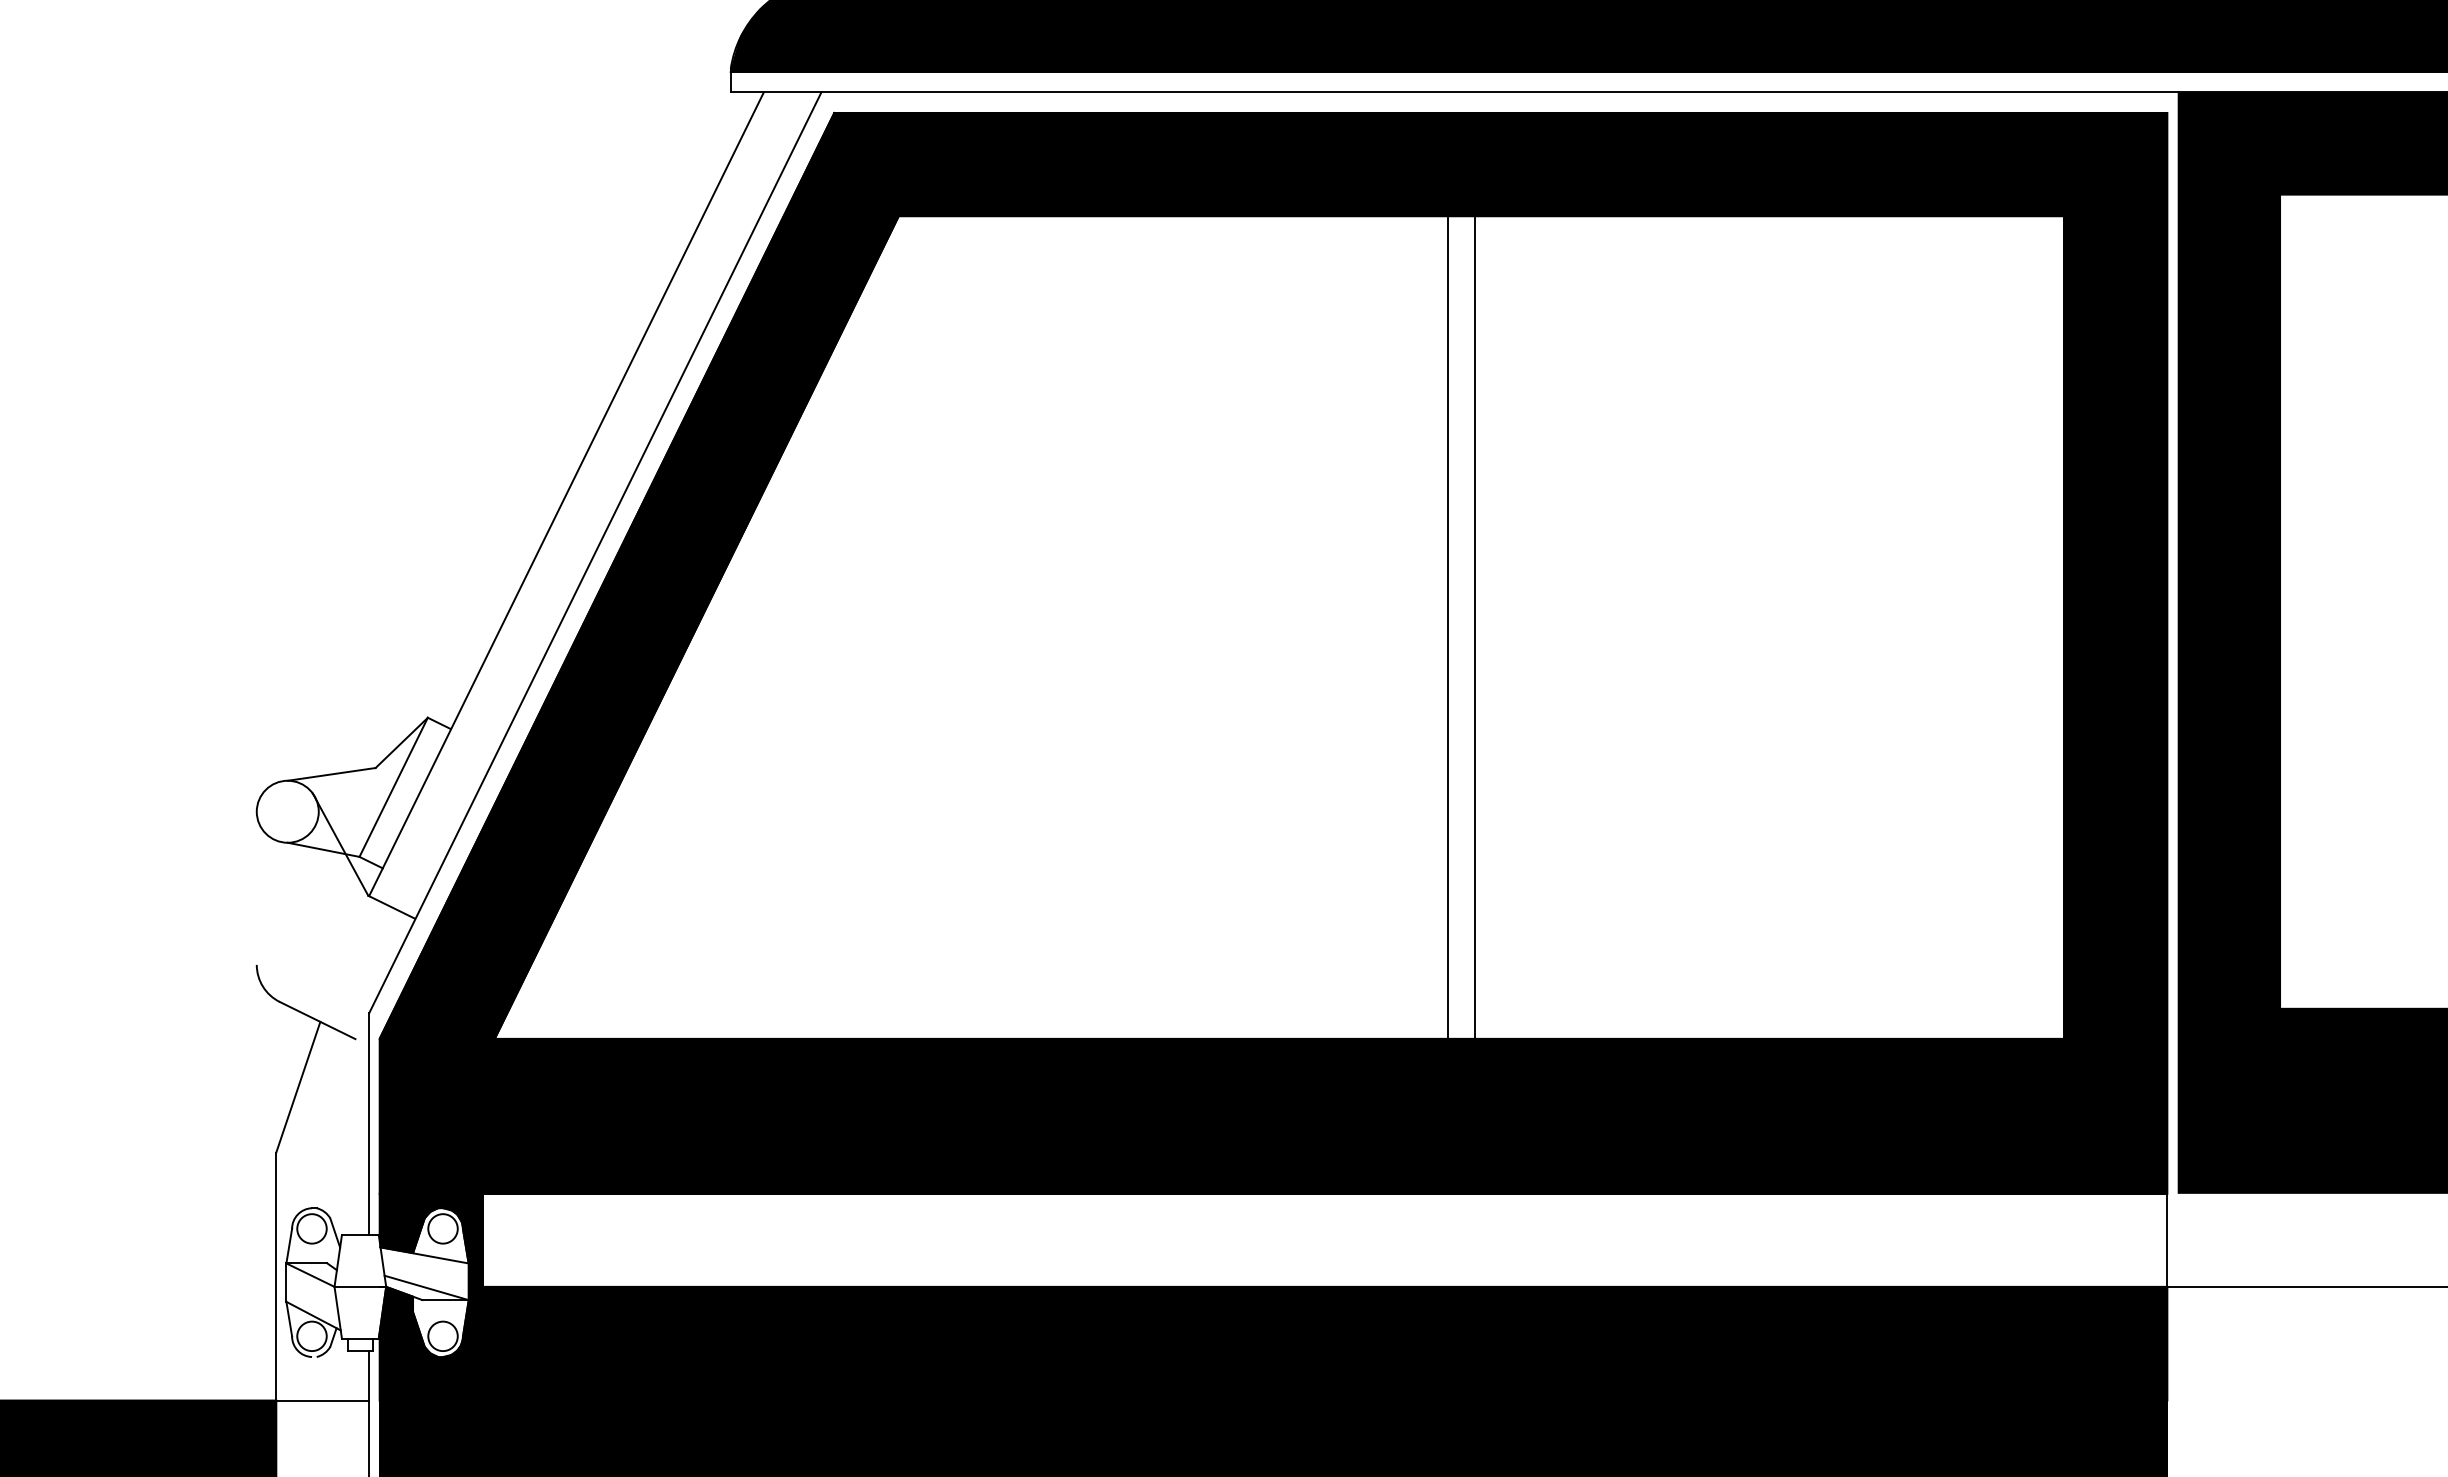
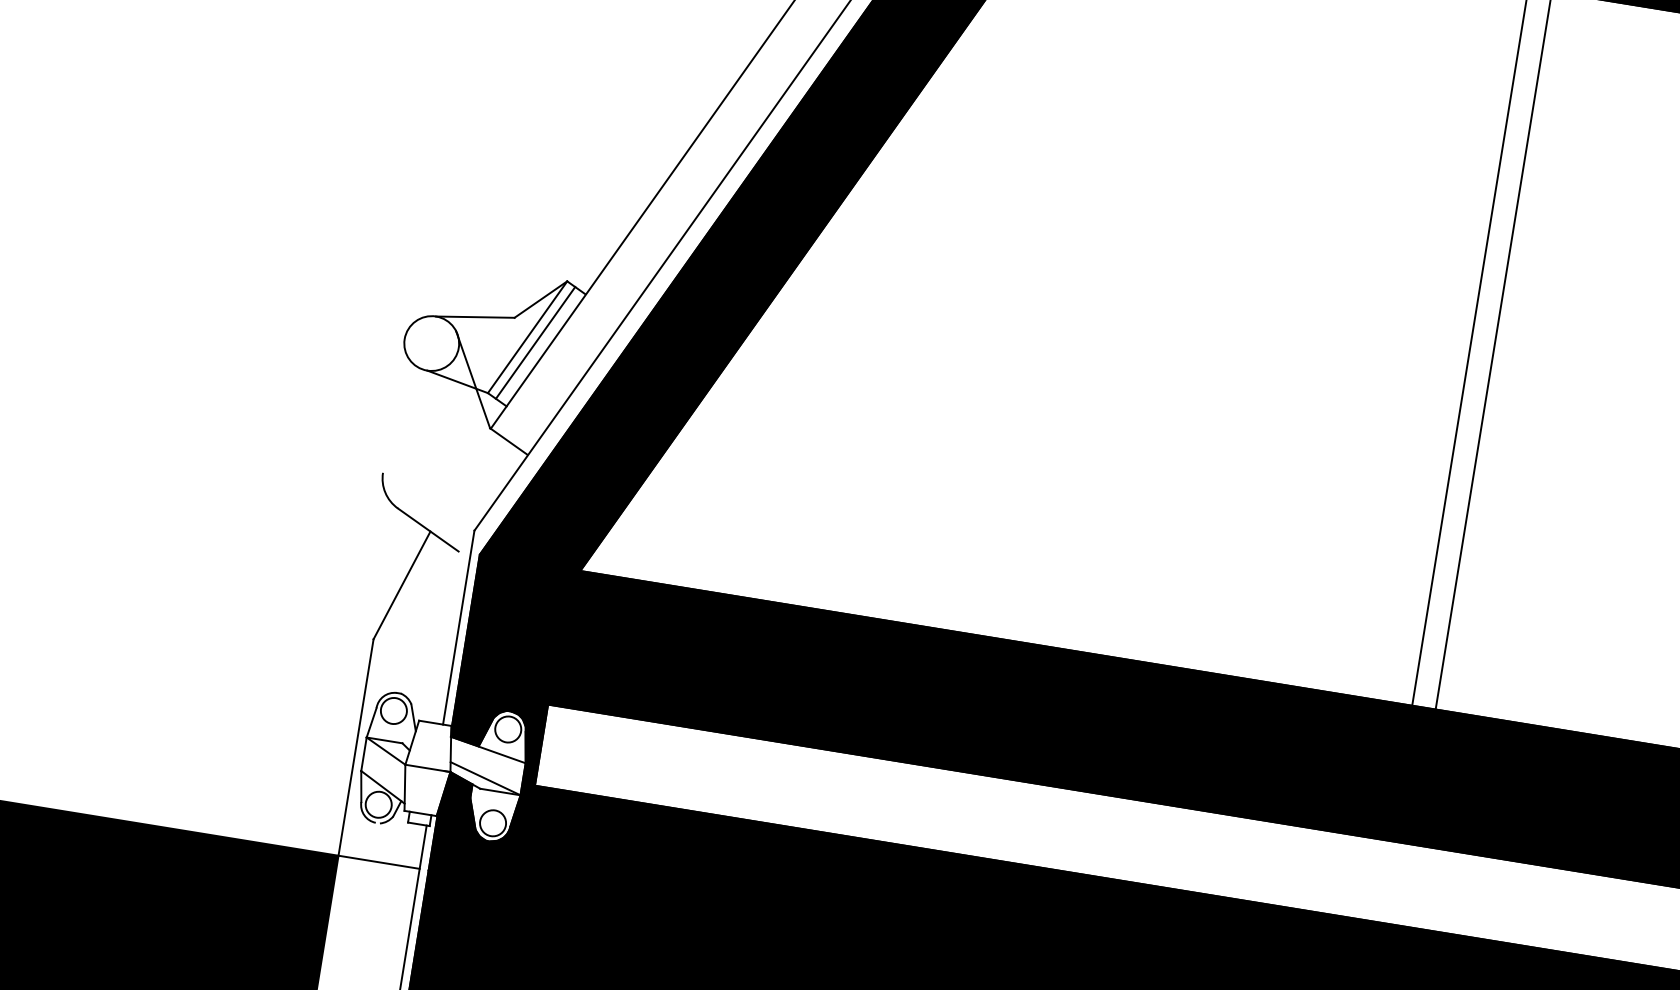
line: (403, 791) -> (535, 342), added

